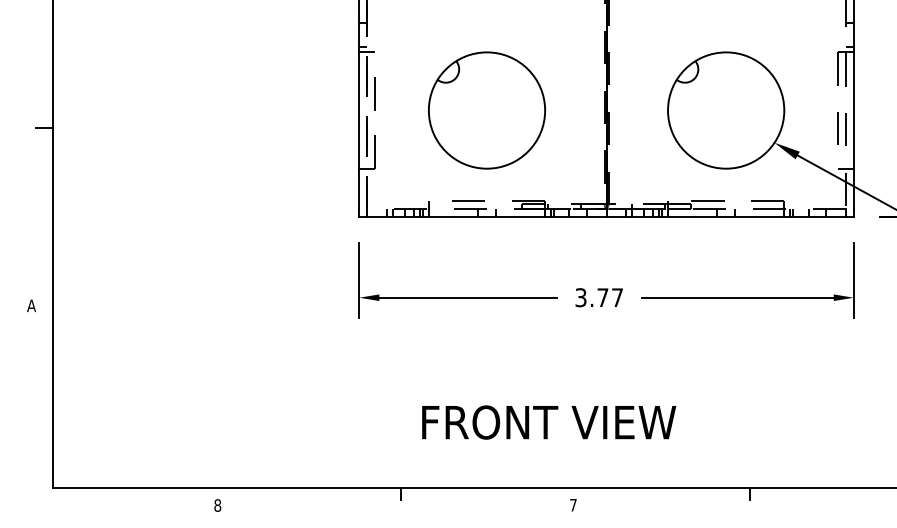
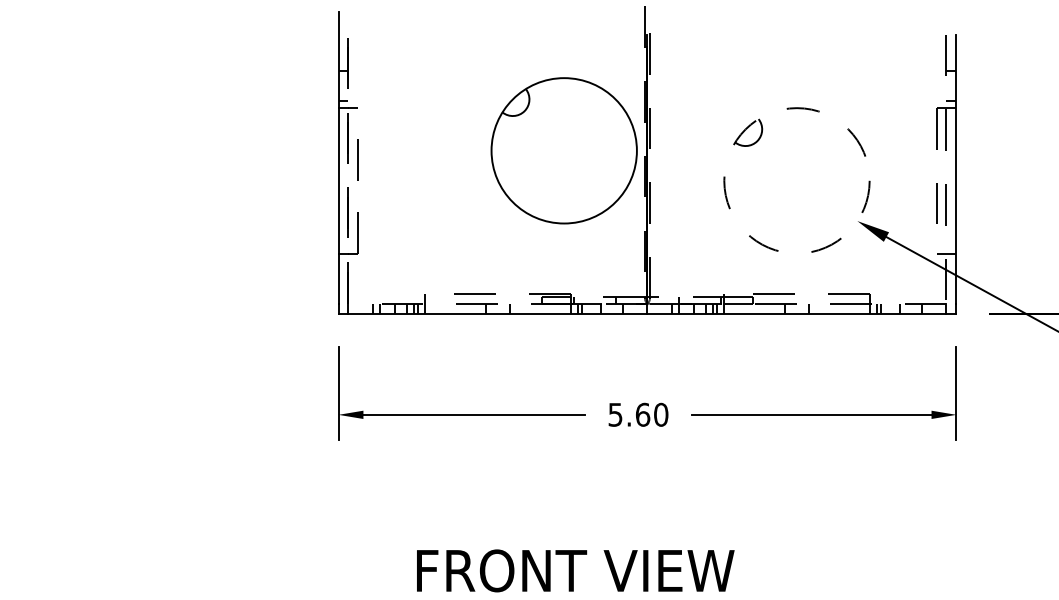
part: (486, 110) -> (563, 150), moved
circle: (726, 110) -> (797, 180), solid -> dashed
text: (599, 297) -> (638, 414), 3.77 -> 5.60

